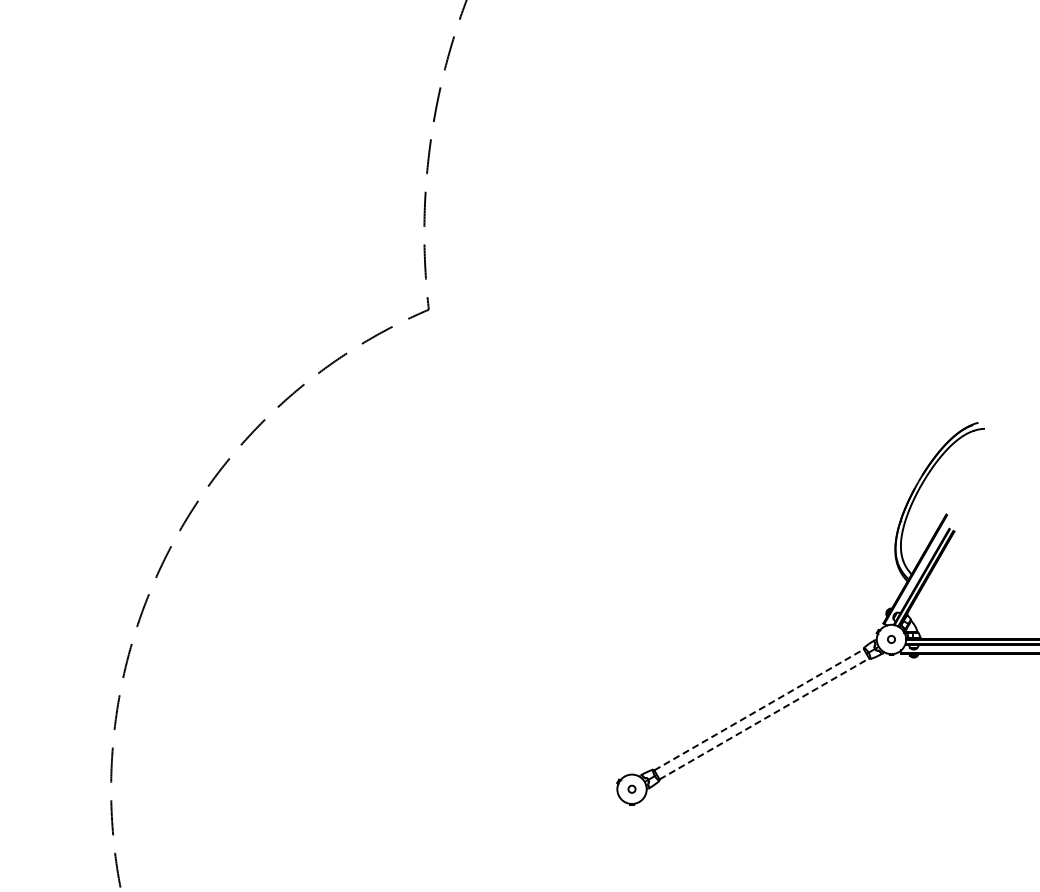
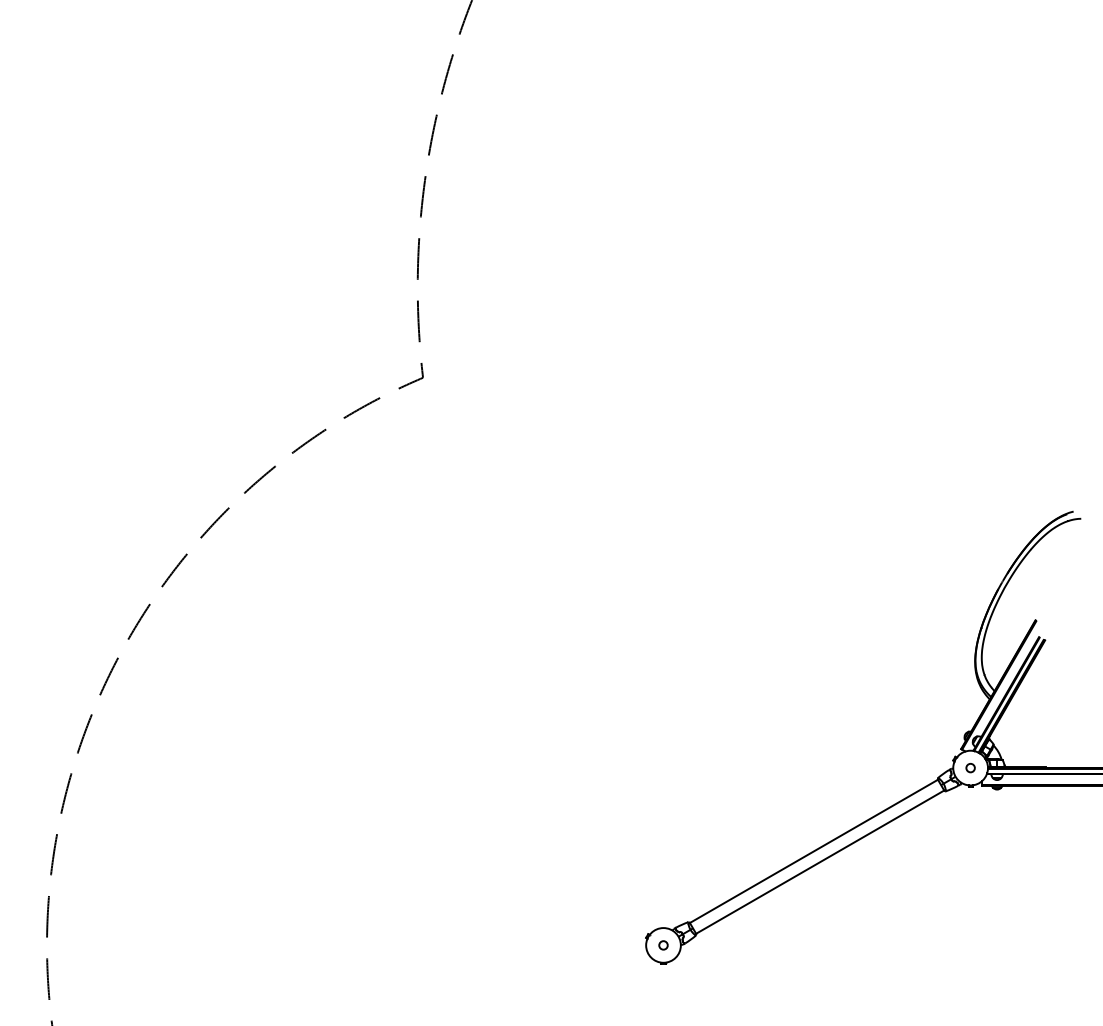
line: (759, 709) -> (814, 850), dashed -> solid
line: (764, 718) -> (820, 861), dashed -> solid

